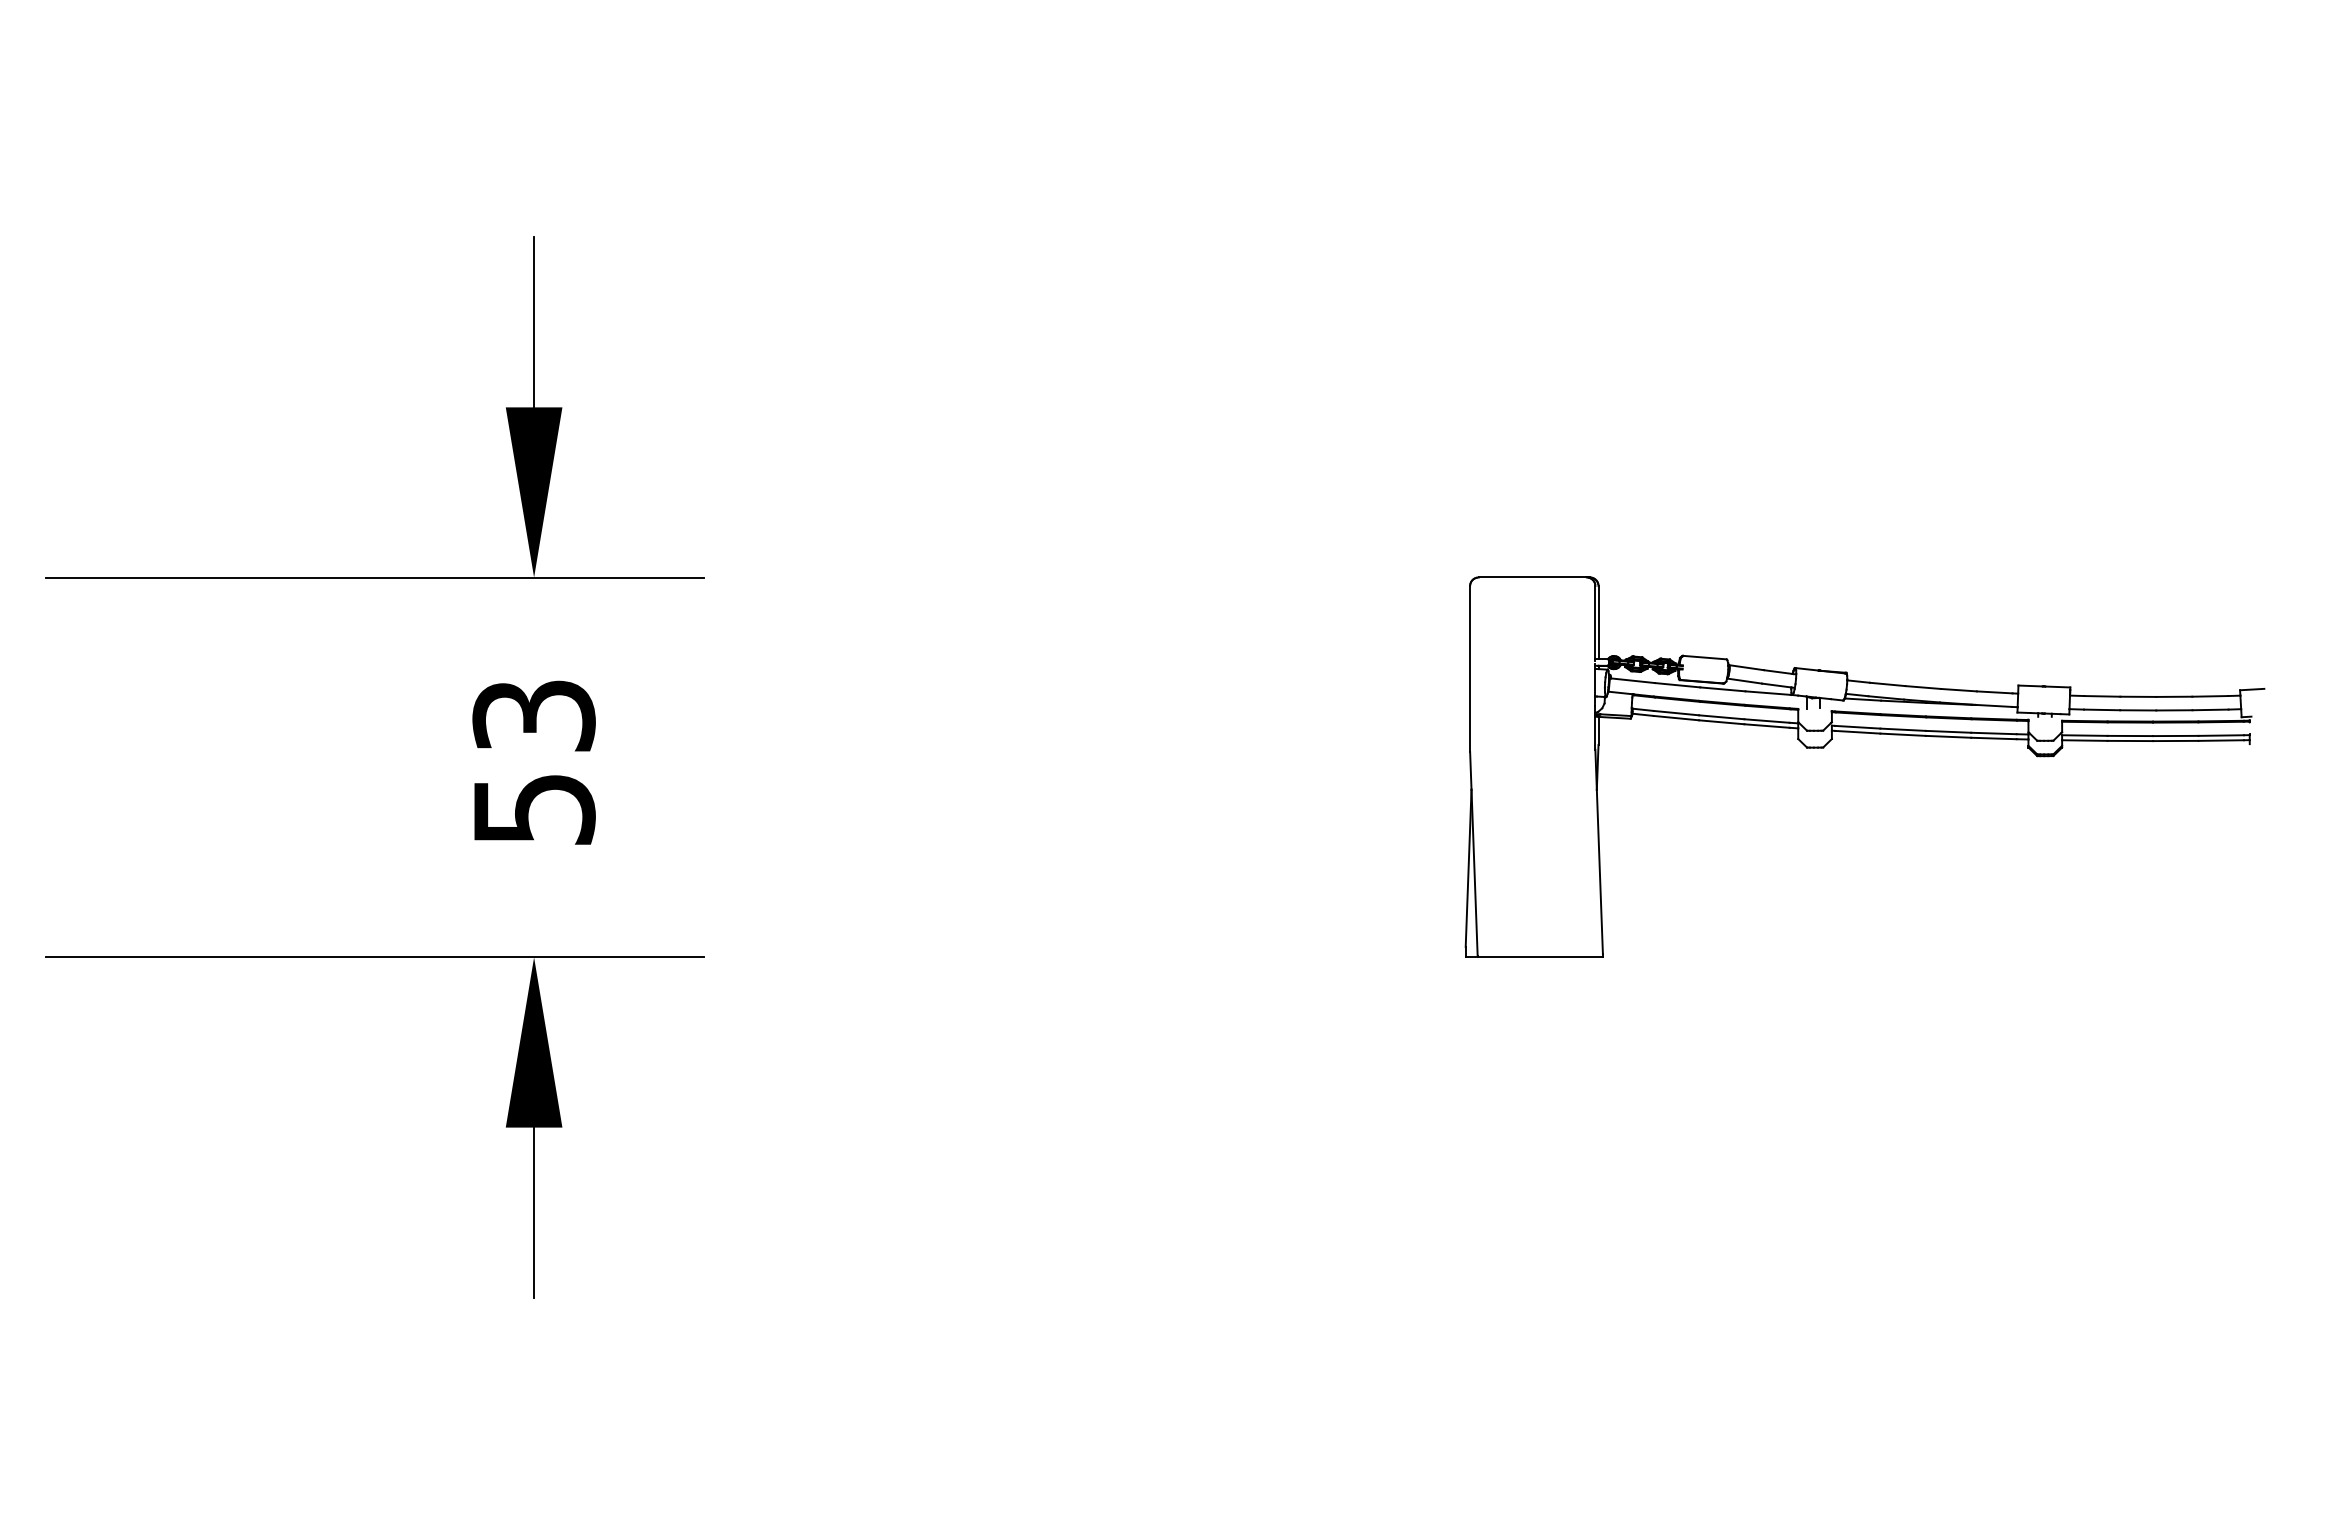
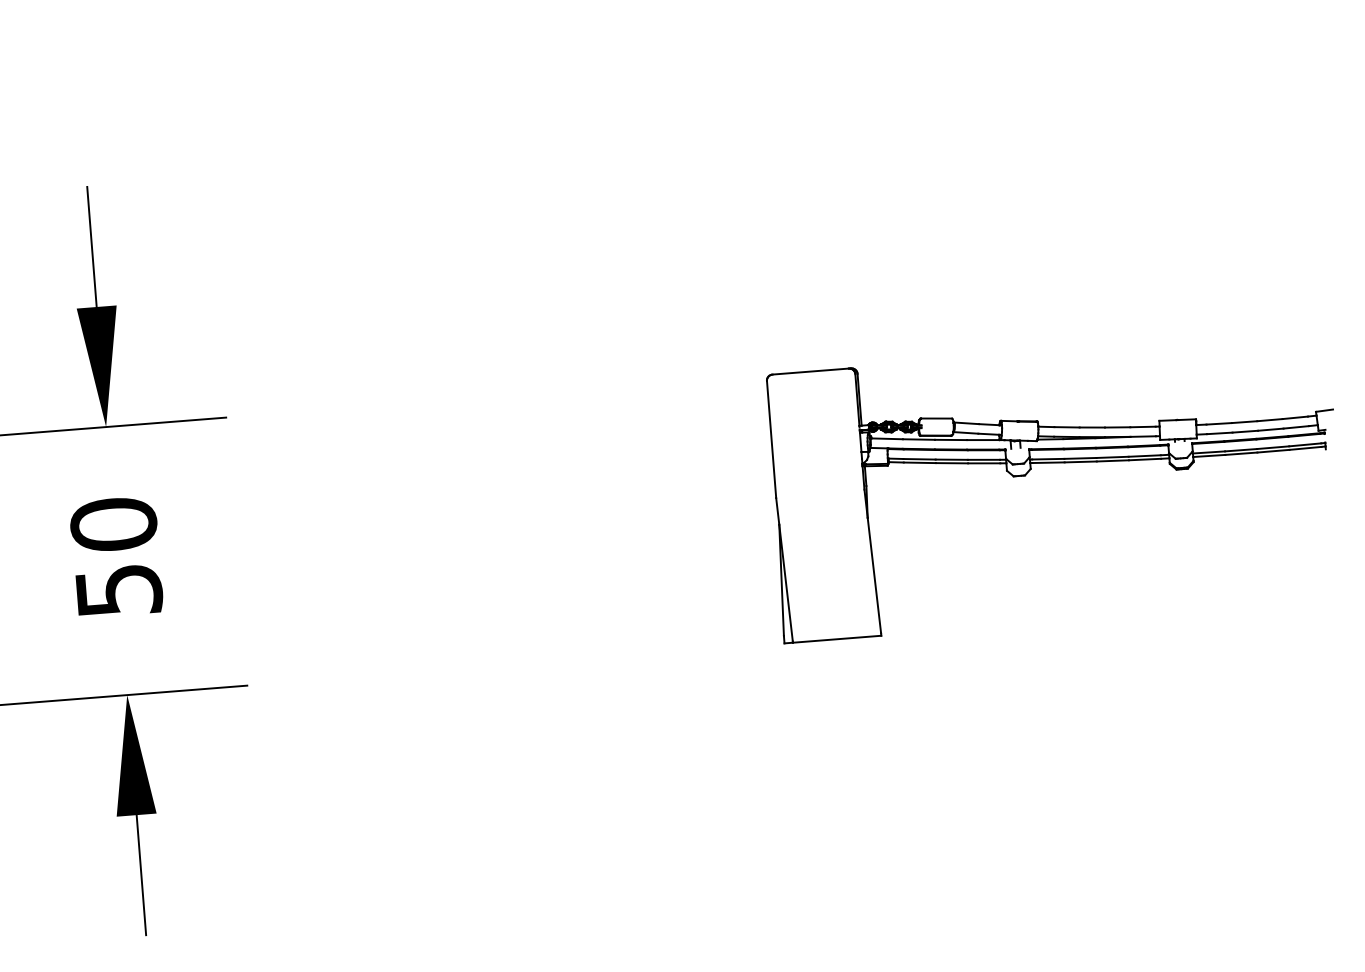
text: (533, 715) -> (113, 524), 53 -> 50

